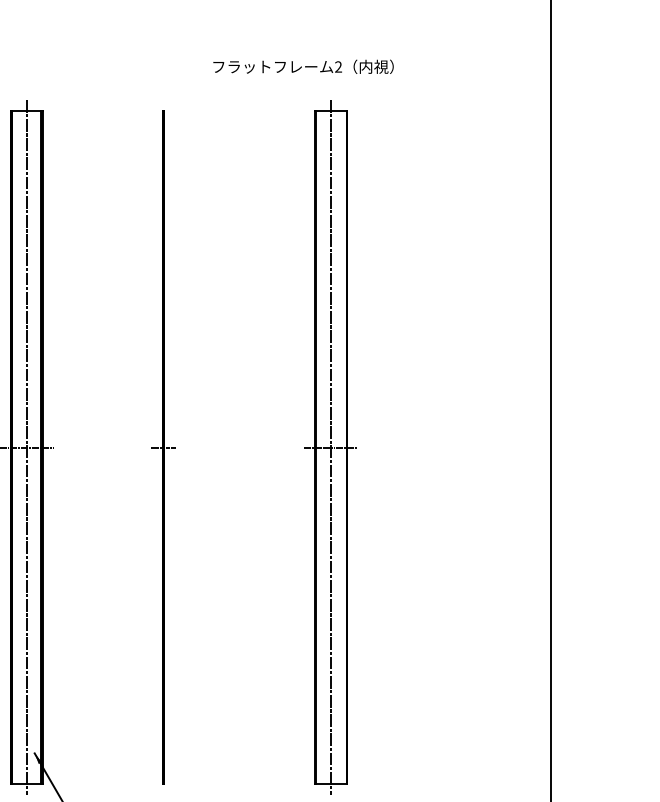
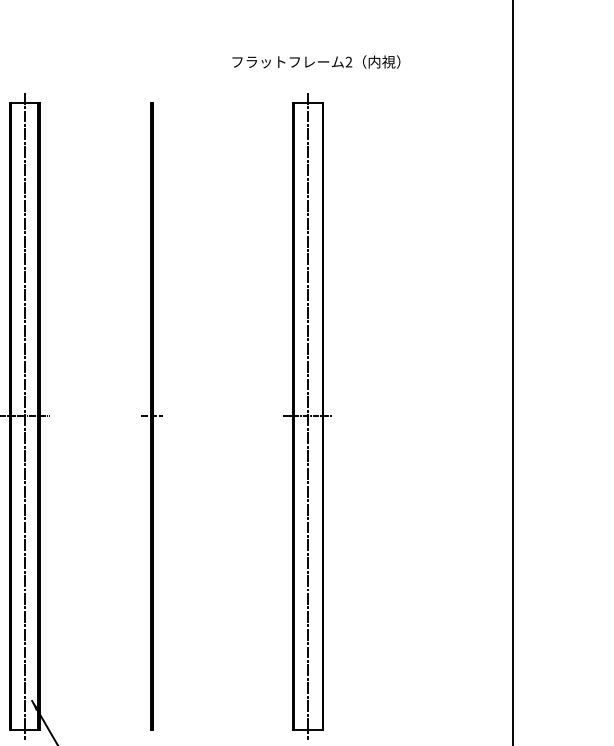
text: (303, 66) -> (316, 61), moved

